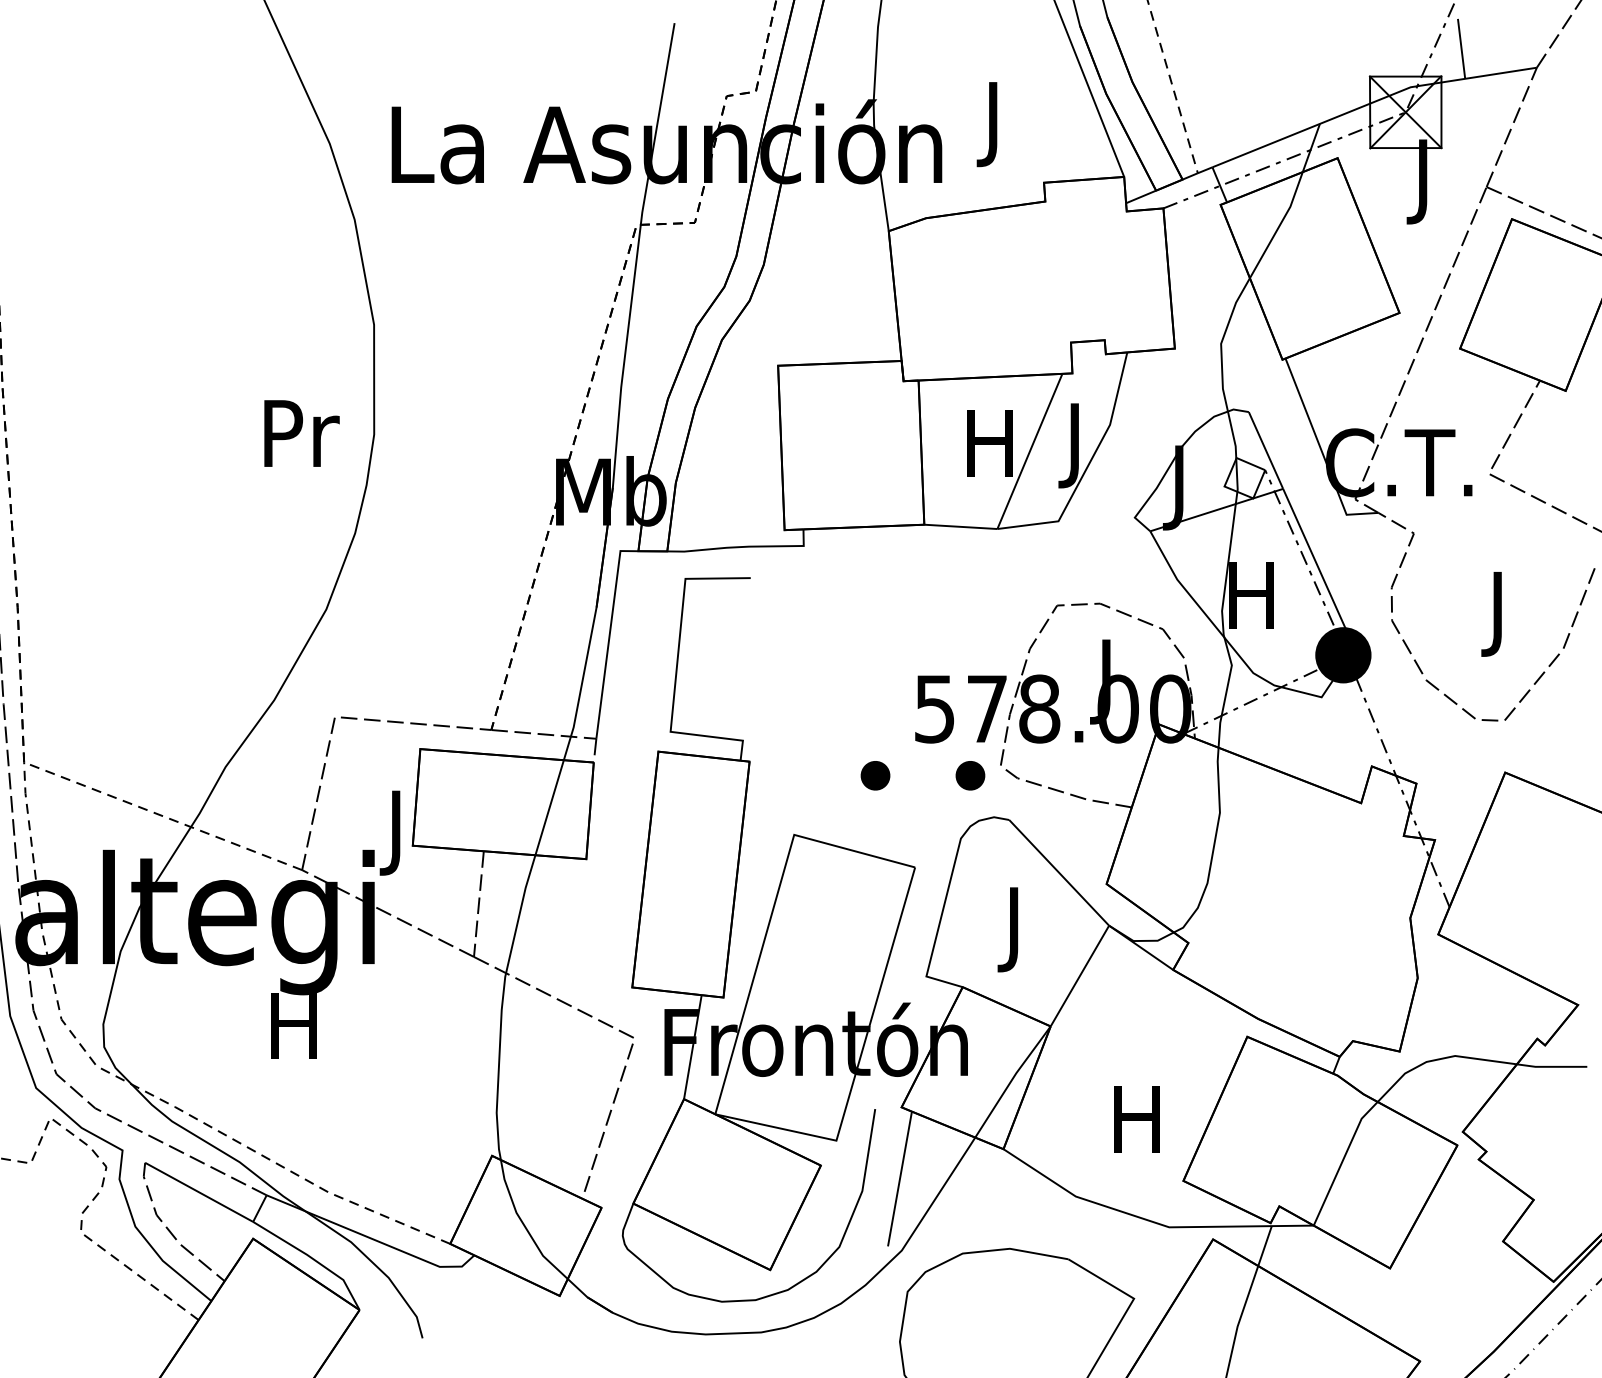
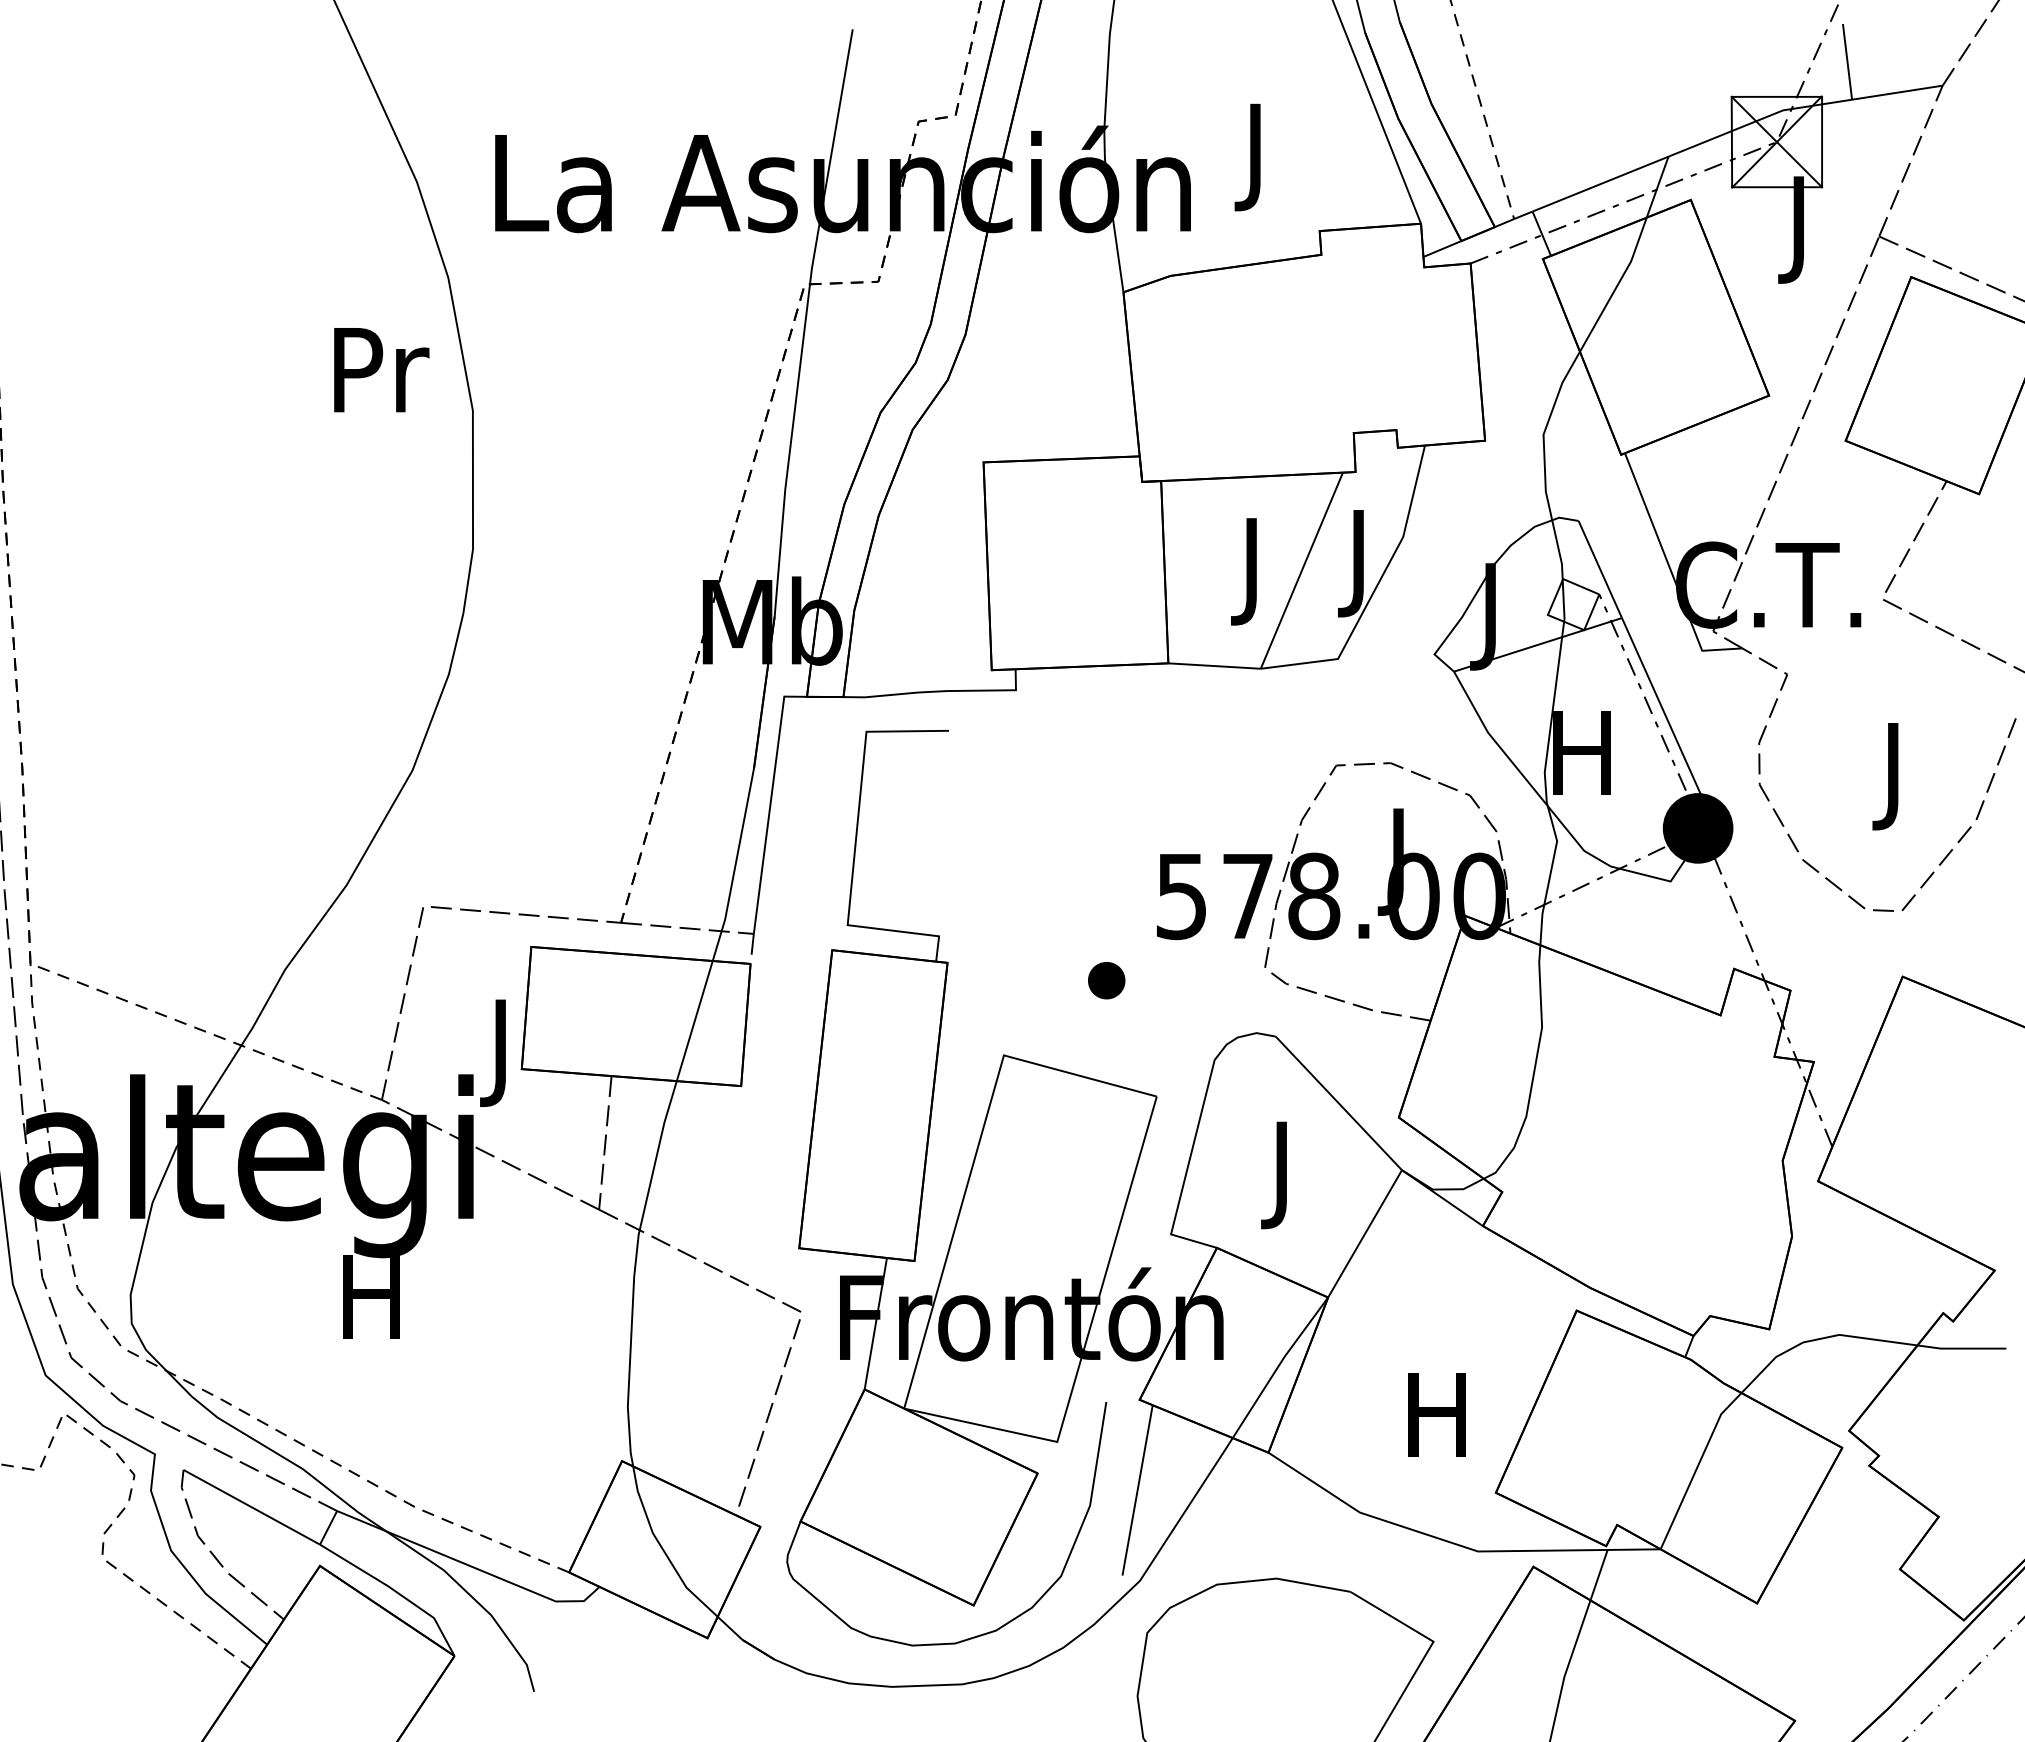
text: (301, 433) -> (381, 370), moved
text: (990, 452) -> (1251, 571), H -> J
part: (970, 775) -> (1226, 980), removed

